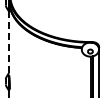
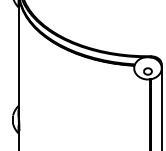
line: (9, 43) -> (19, 58), dashed -> solid

